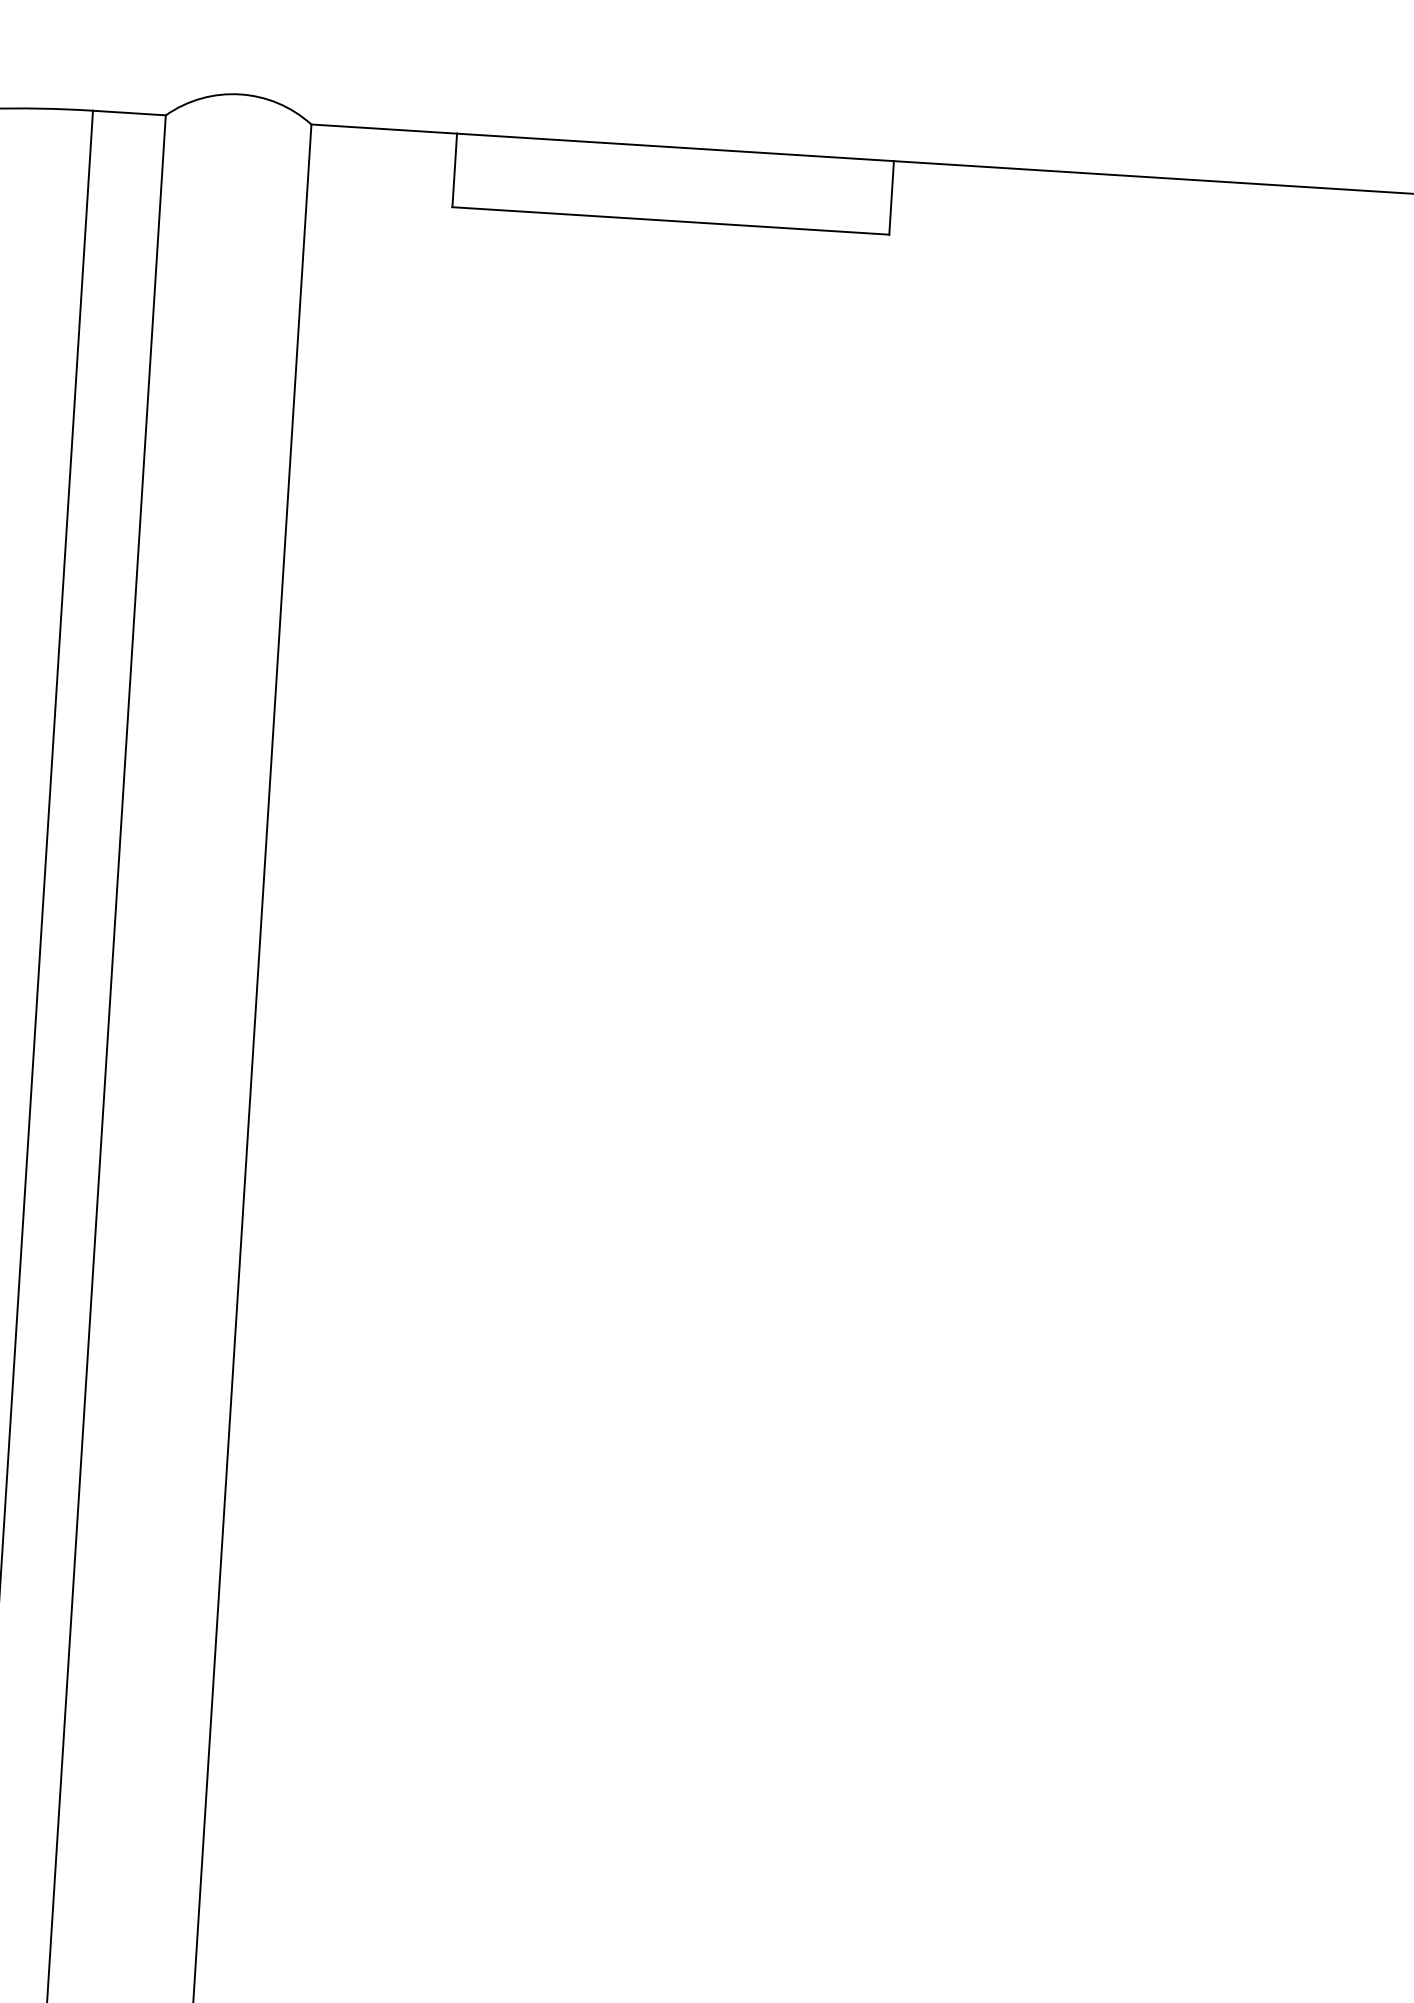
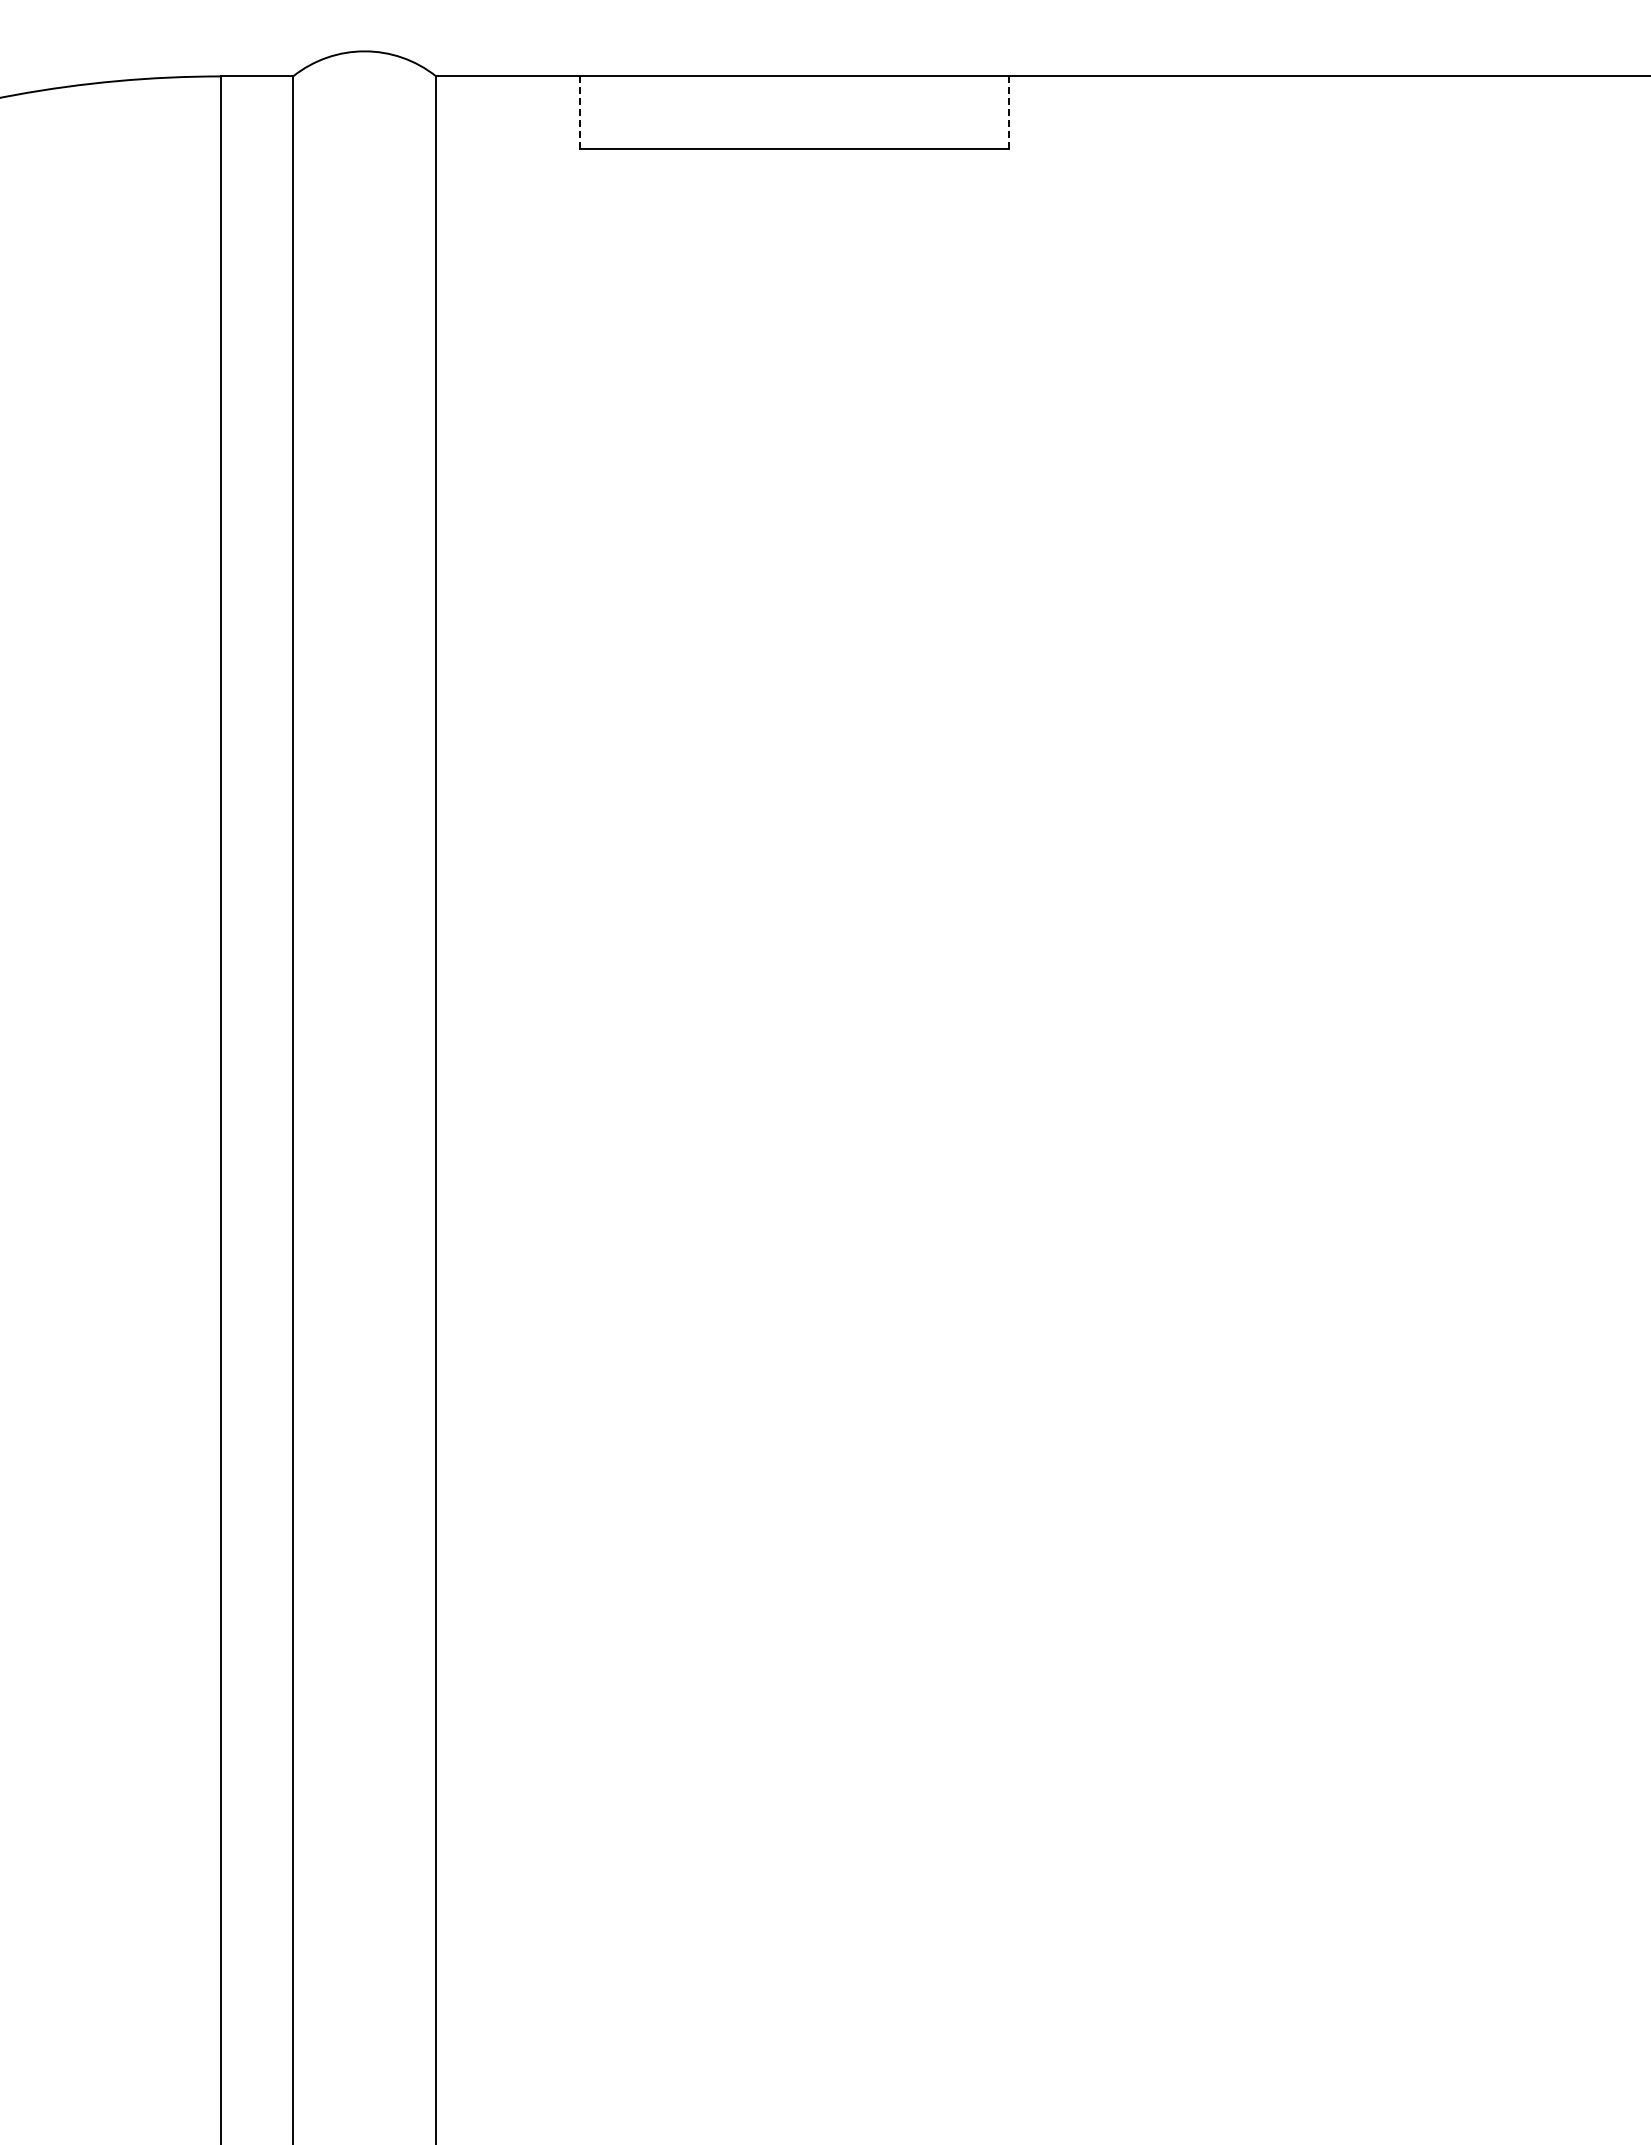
line: (454, 170) -> (579, 112), solid -> dashed
line: (891, 198) -> (1009, 113), solid -> dashed

